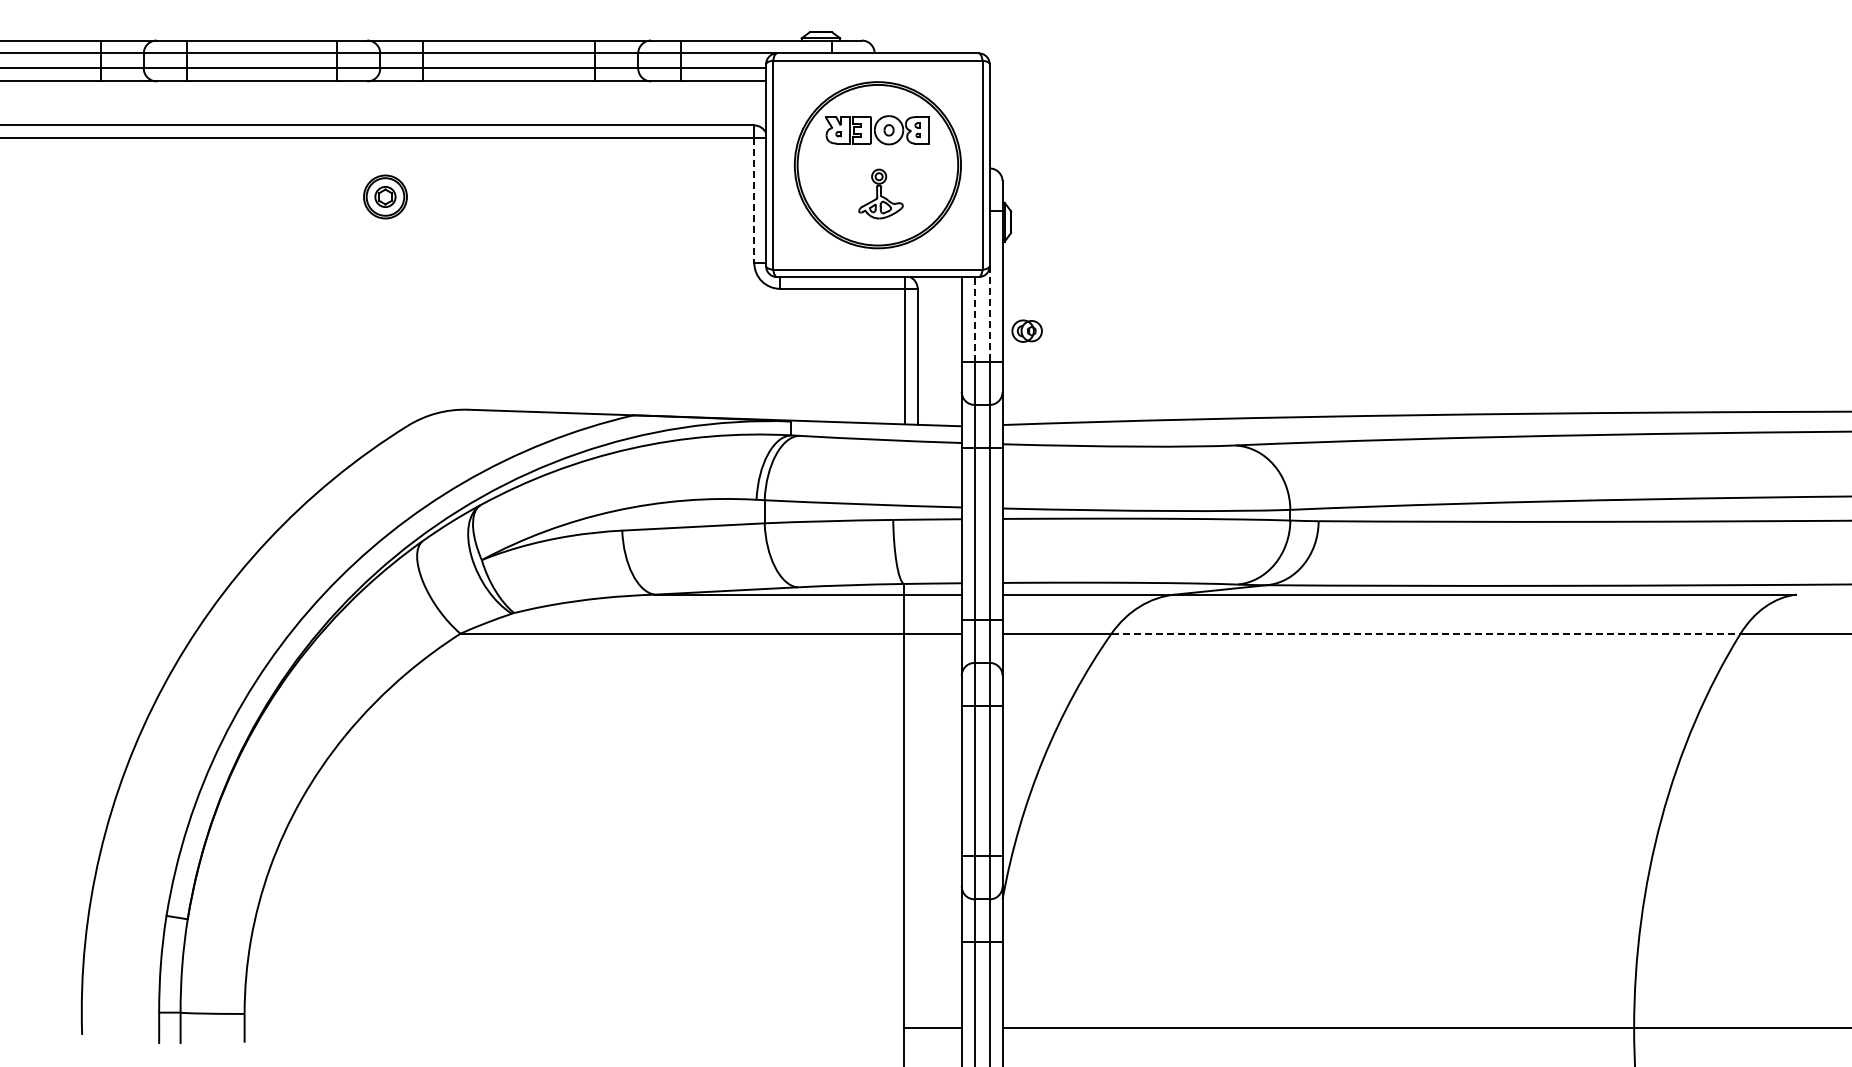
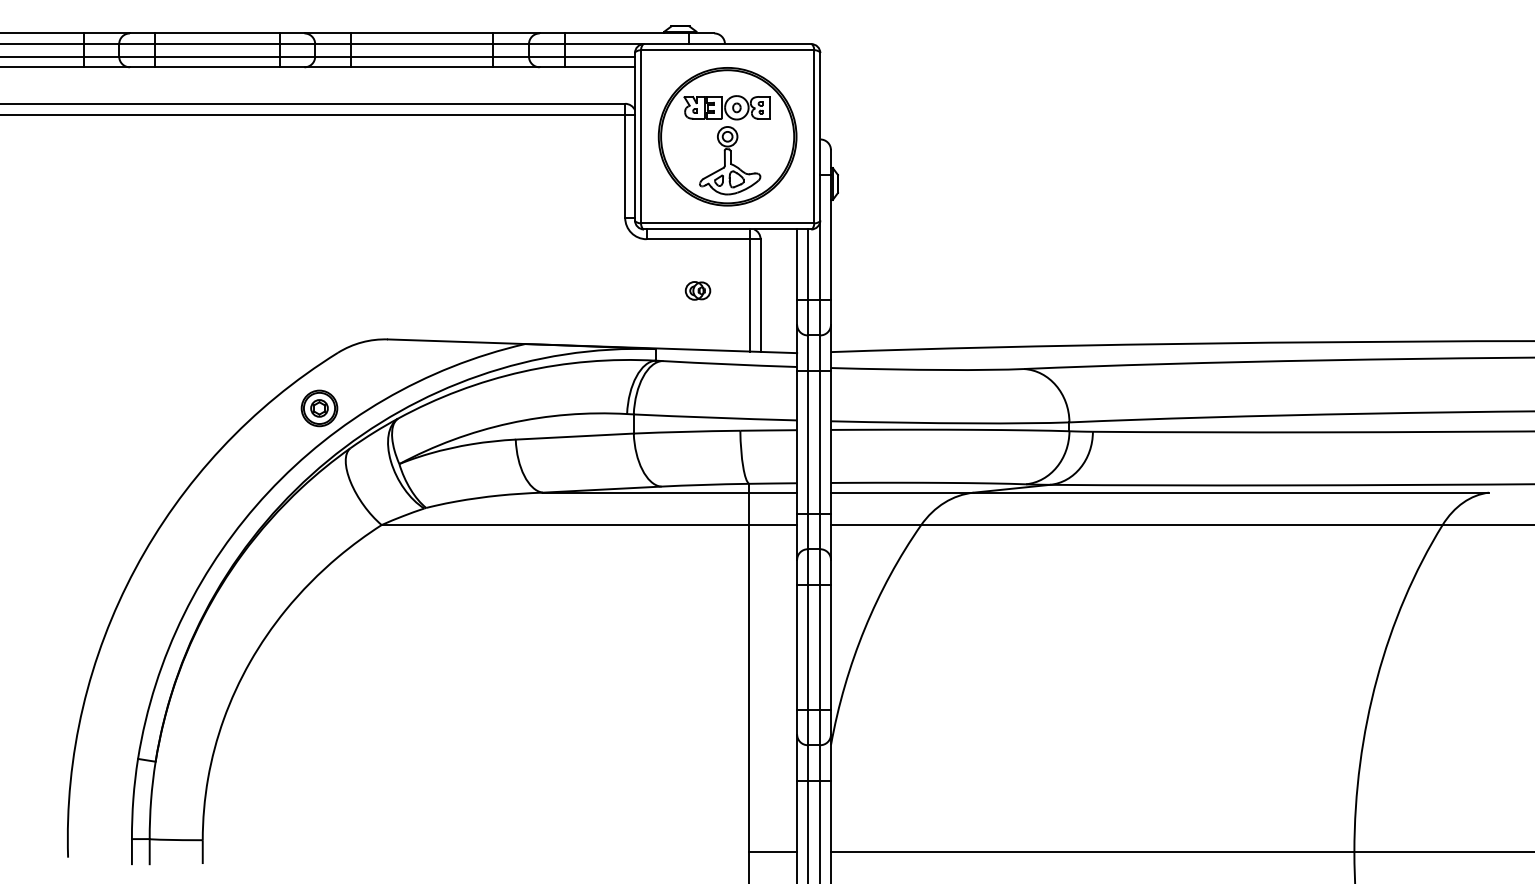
part: (880, 193) -> (729, 160), size x1.67
part: (385, 196) -> (319, 408), moved
line: (754, 201) -> (625, 166), dashed -> solid
line: (989, 314) -> (820, 260), dashed -> solid
line: (974, 318) -> (807, 263), dashed -> solid
part: (1026, 330) -> (697, 290), moved
line: (1426, 633) -> (1182, 524), dashed -> solid

